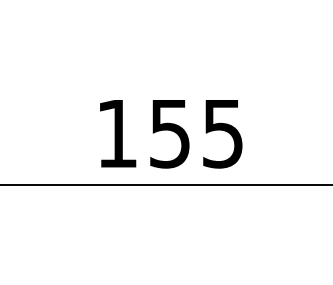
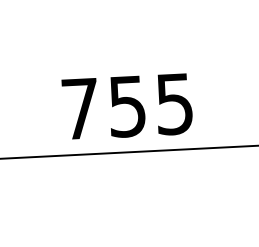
text: (116, 133) -> (79, 108), 155 -> 755

